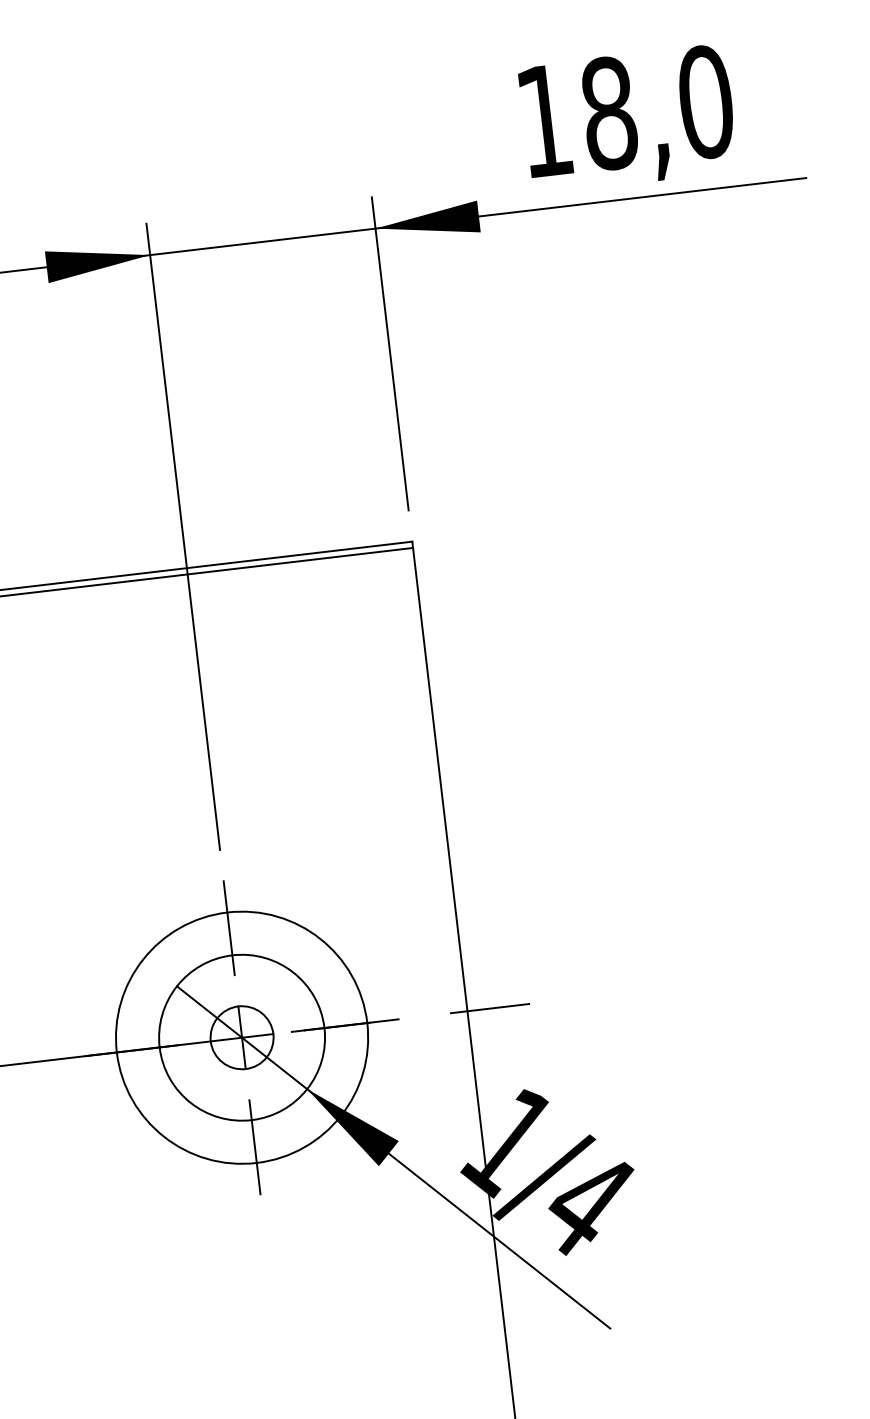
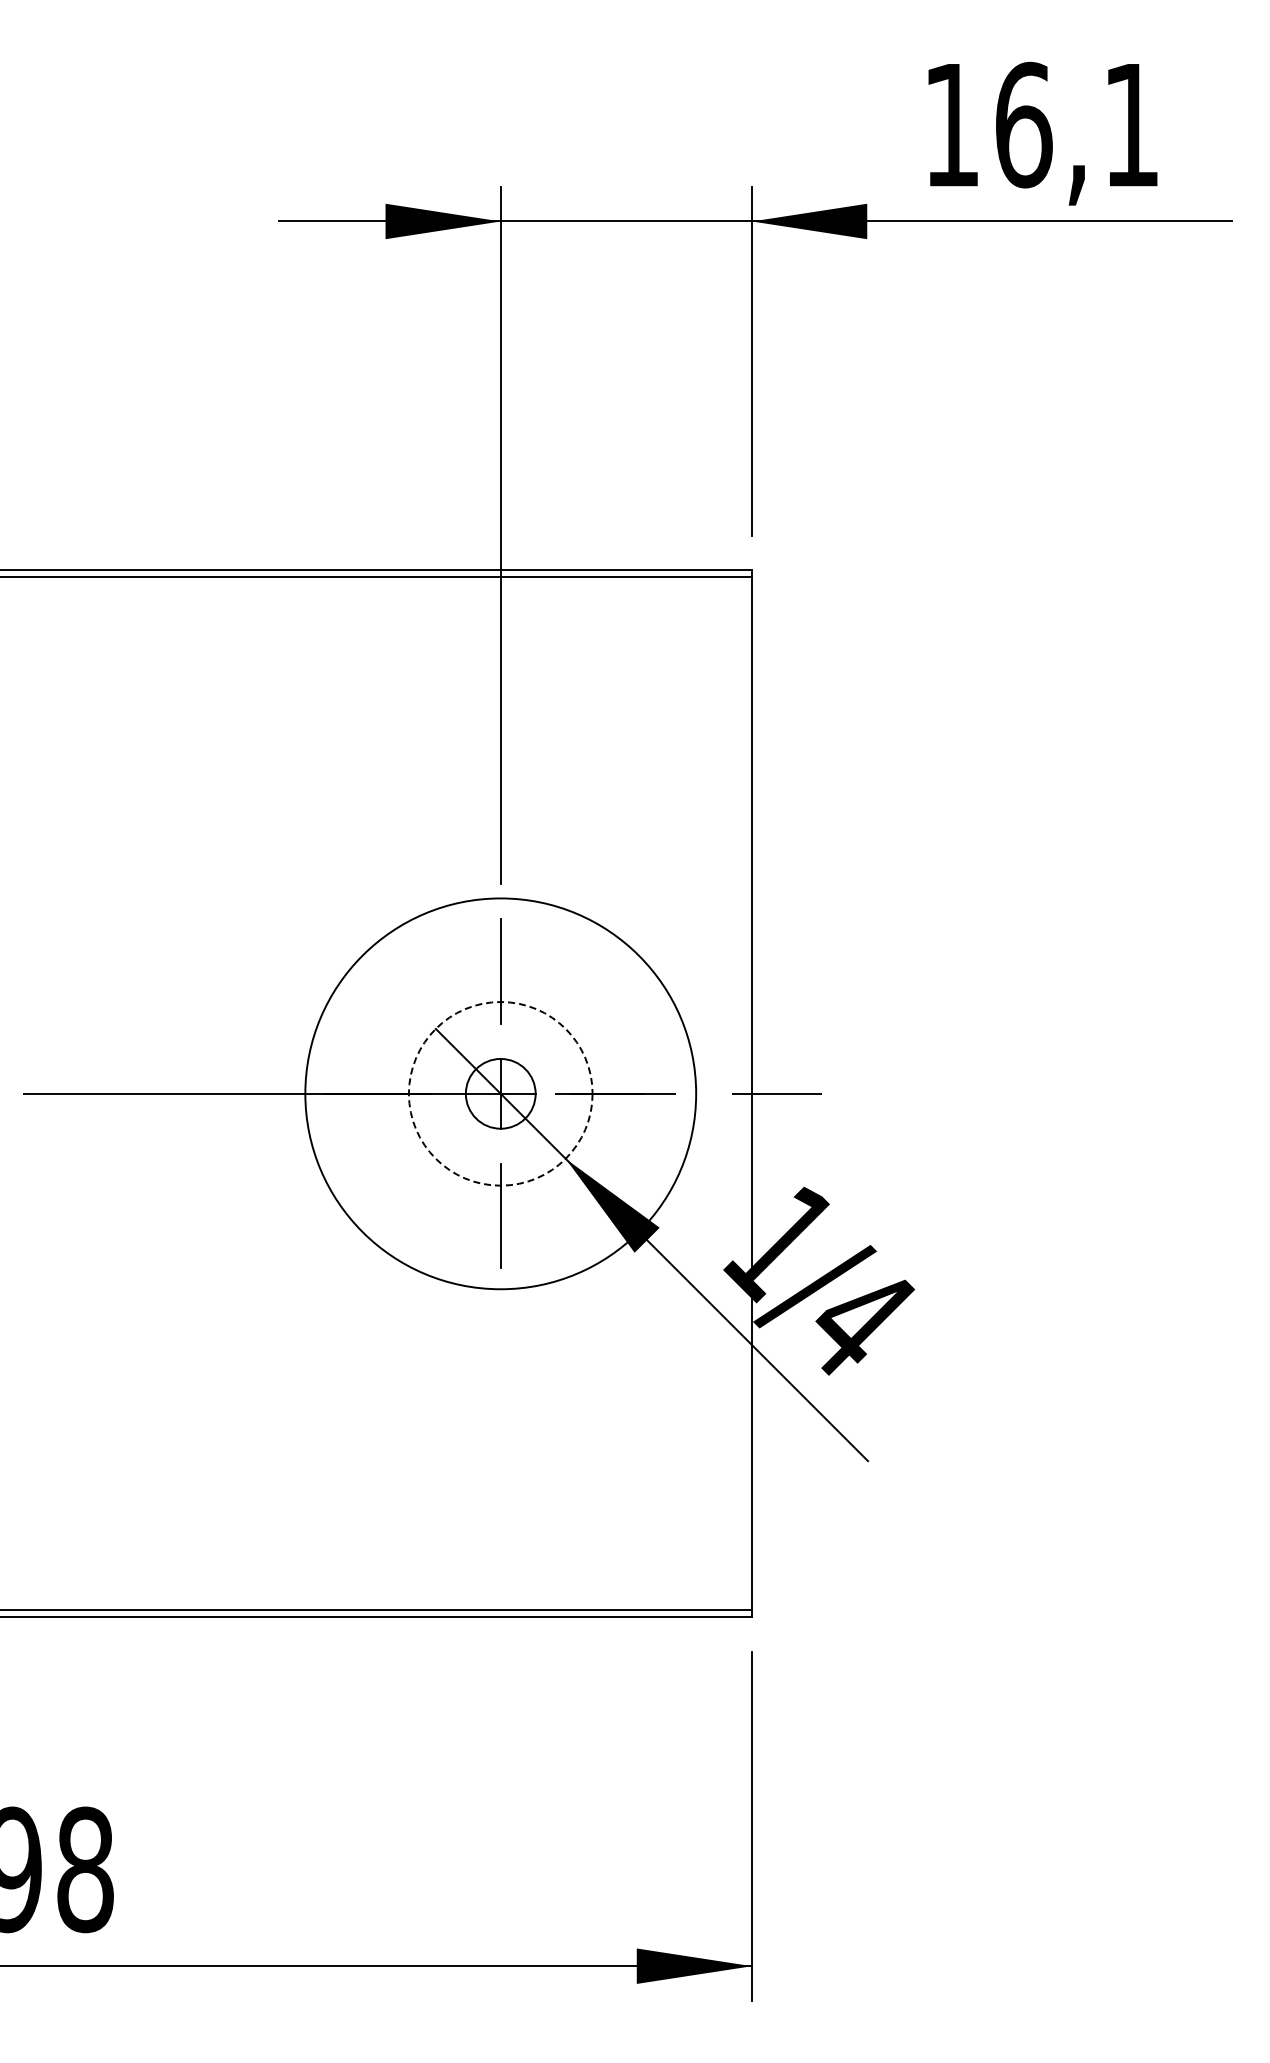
text: (657, 107) -> (1077, 124), 18,0 -> 16,1
circle: (241, 1037) -> (500, 1093), size x1.4
circle: (241, 1037) -> (500, 1093), solid -> dashed

